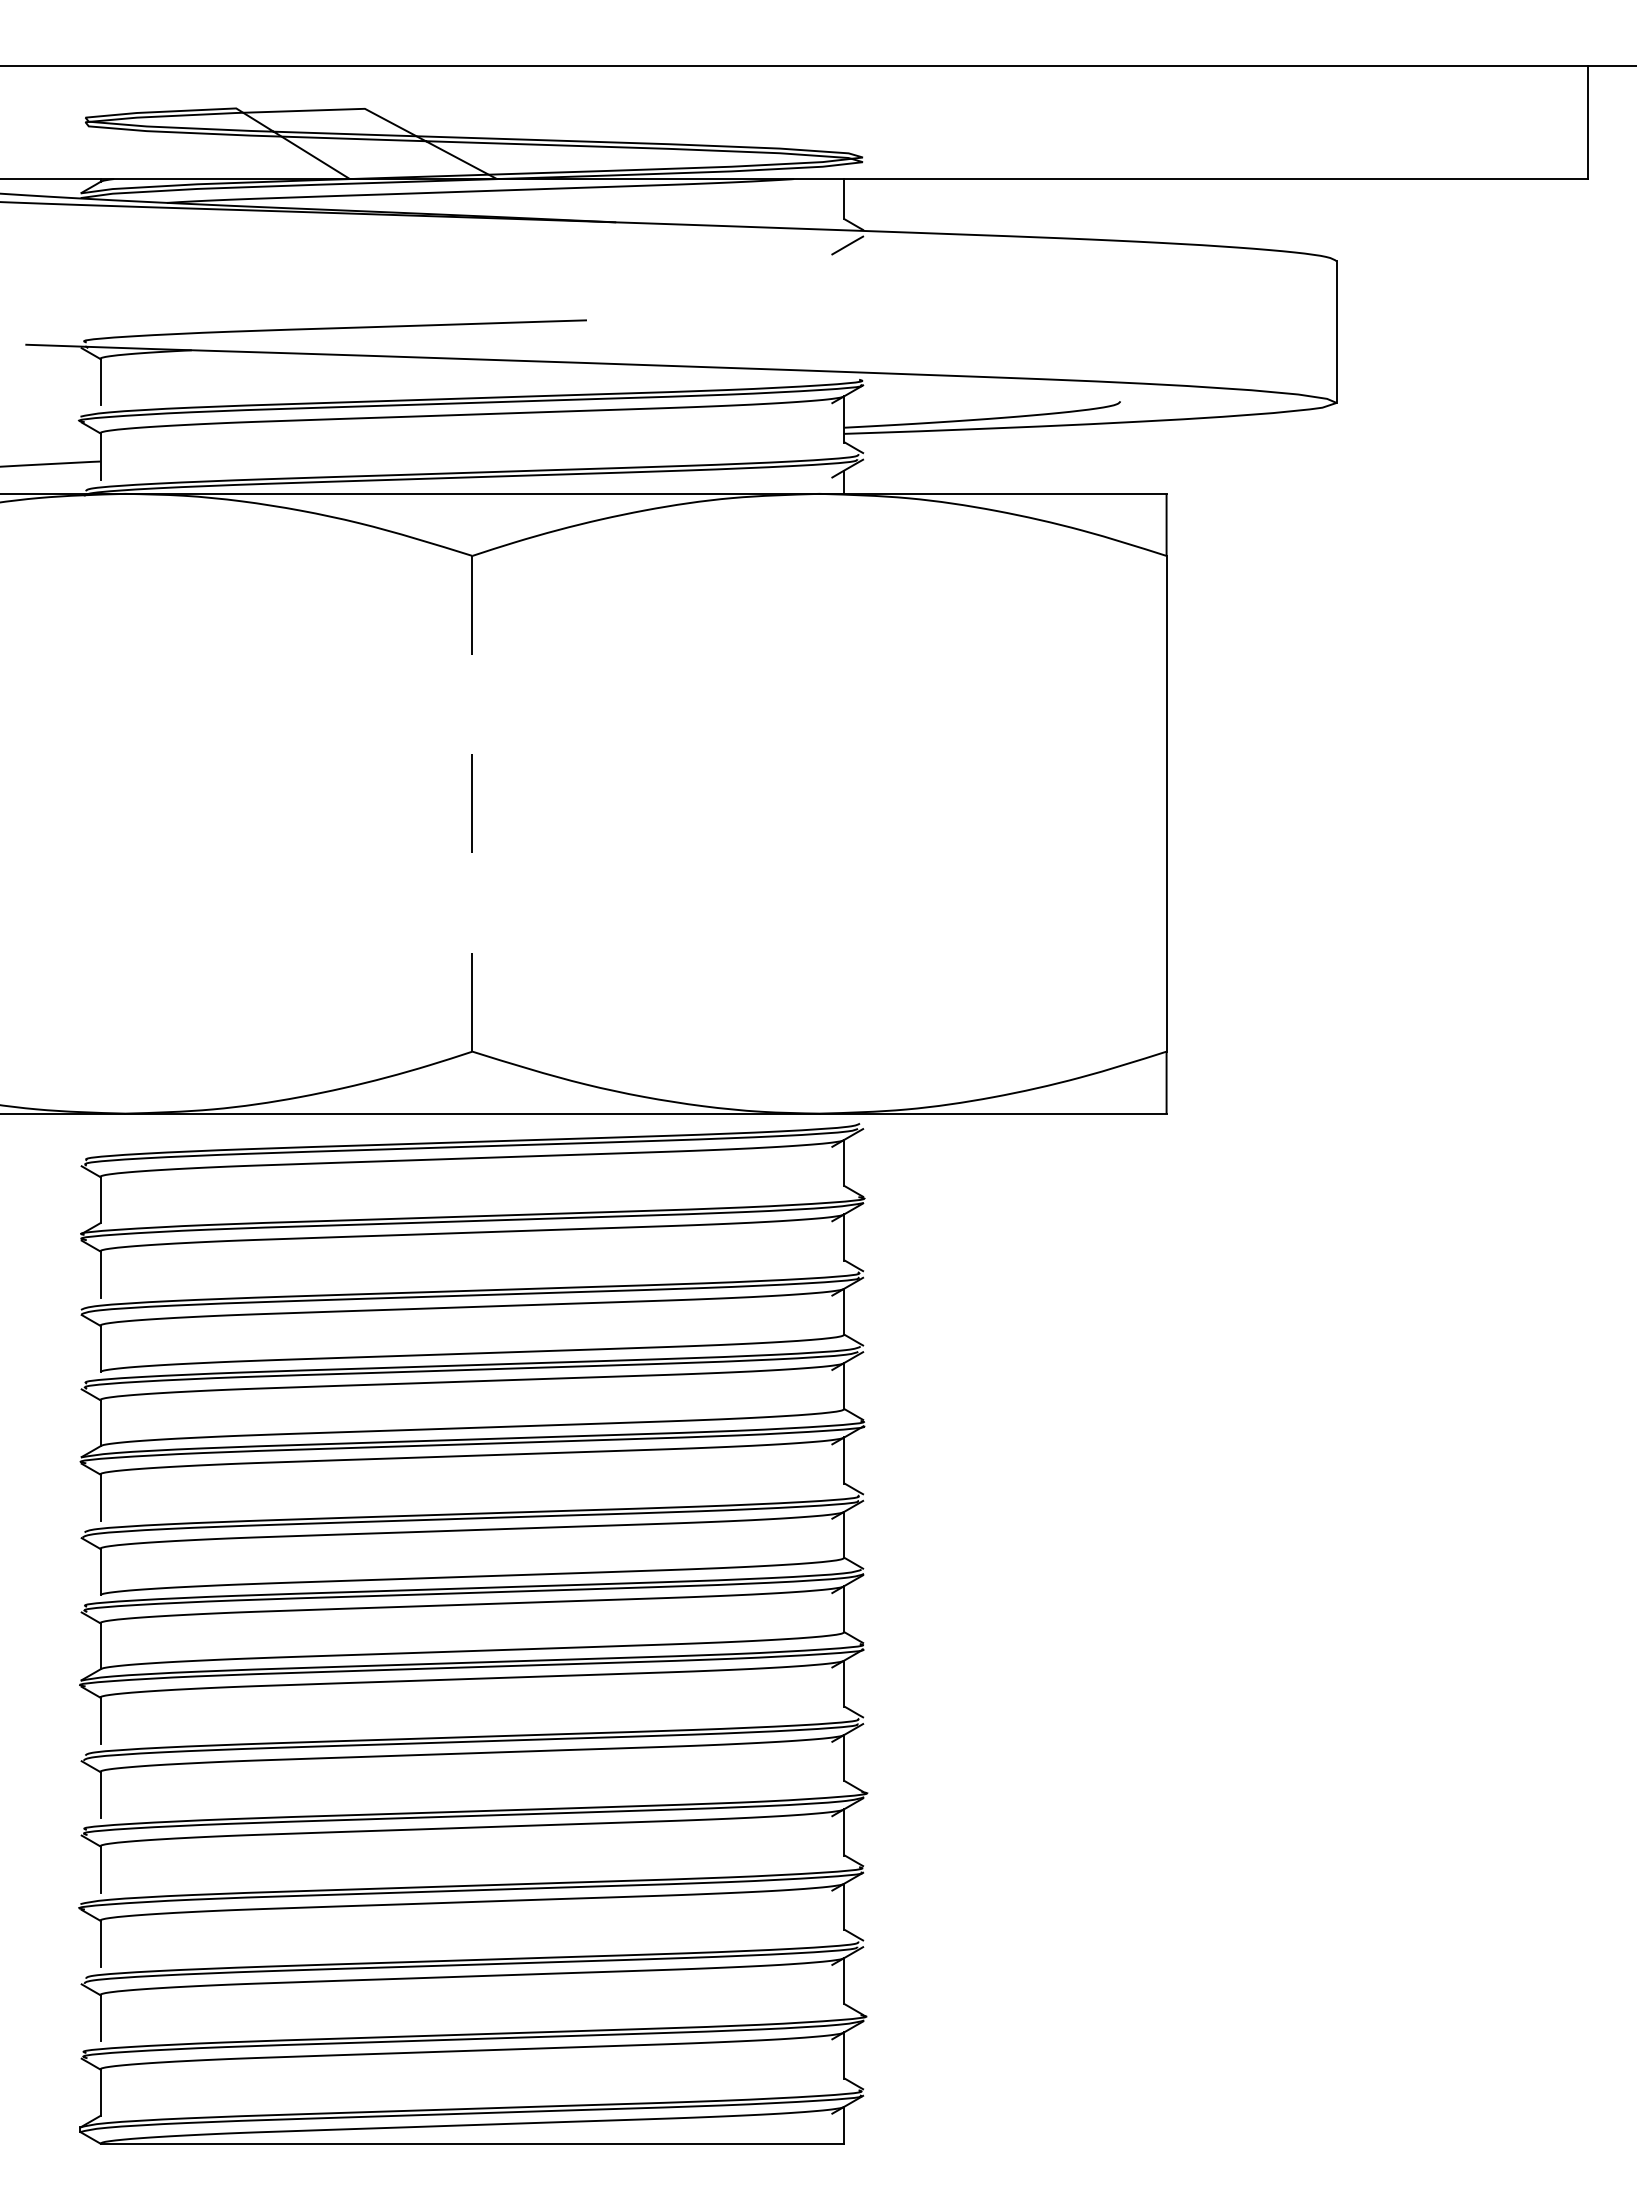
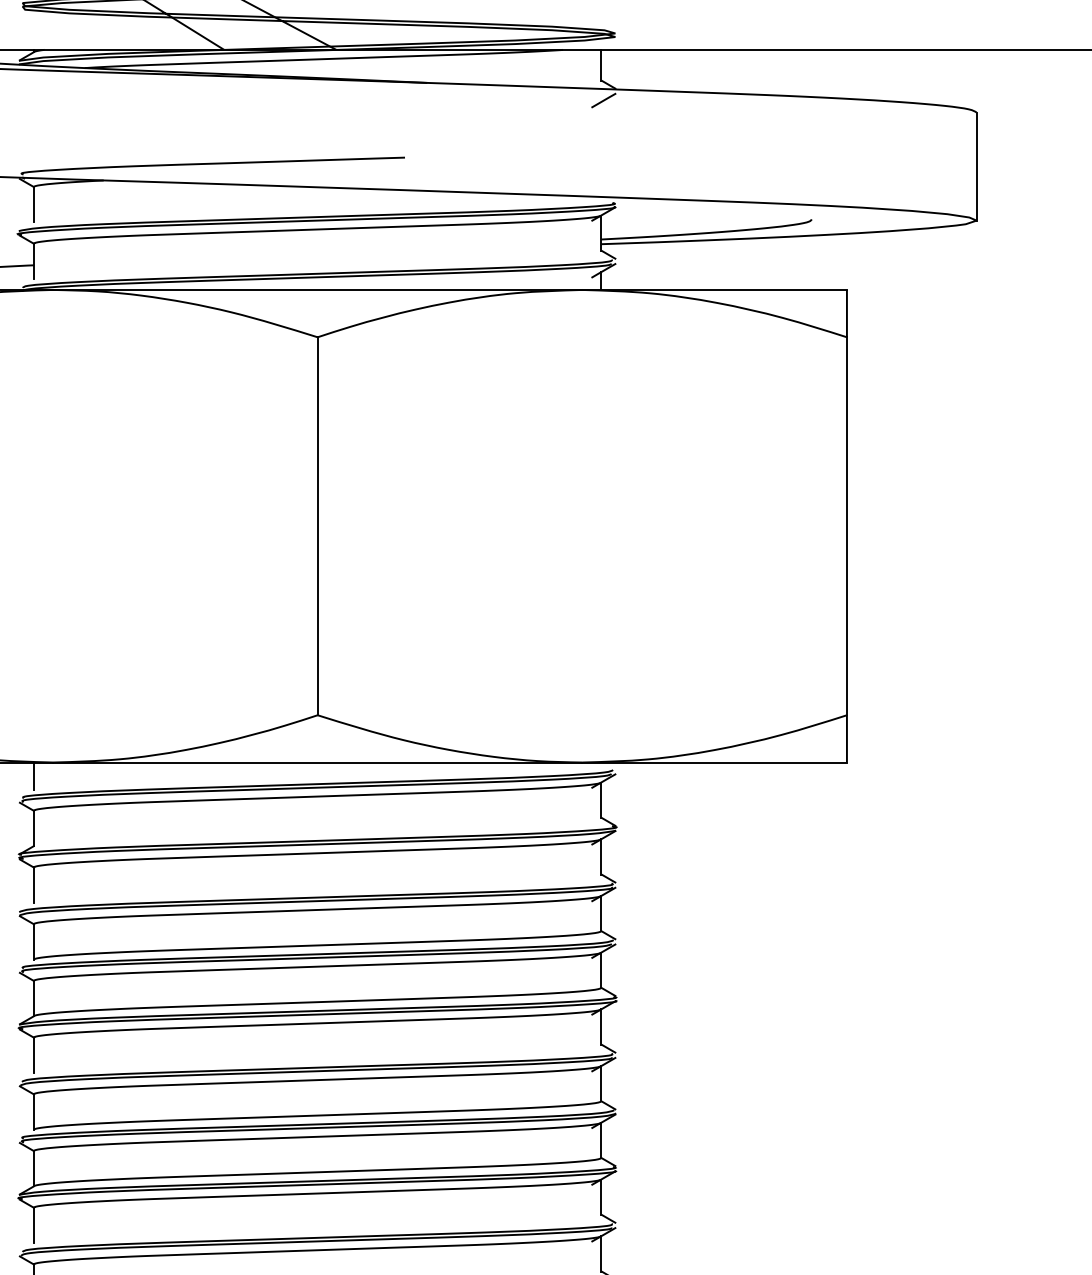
line: (472, 803) -> (317, 526), dashed -> solid
line: (100, 1131) -> (34, 776), added

